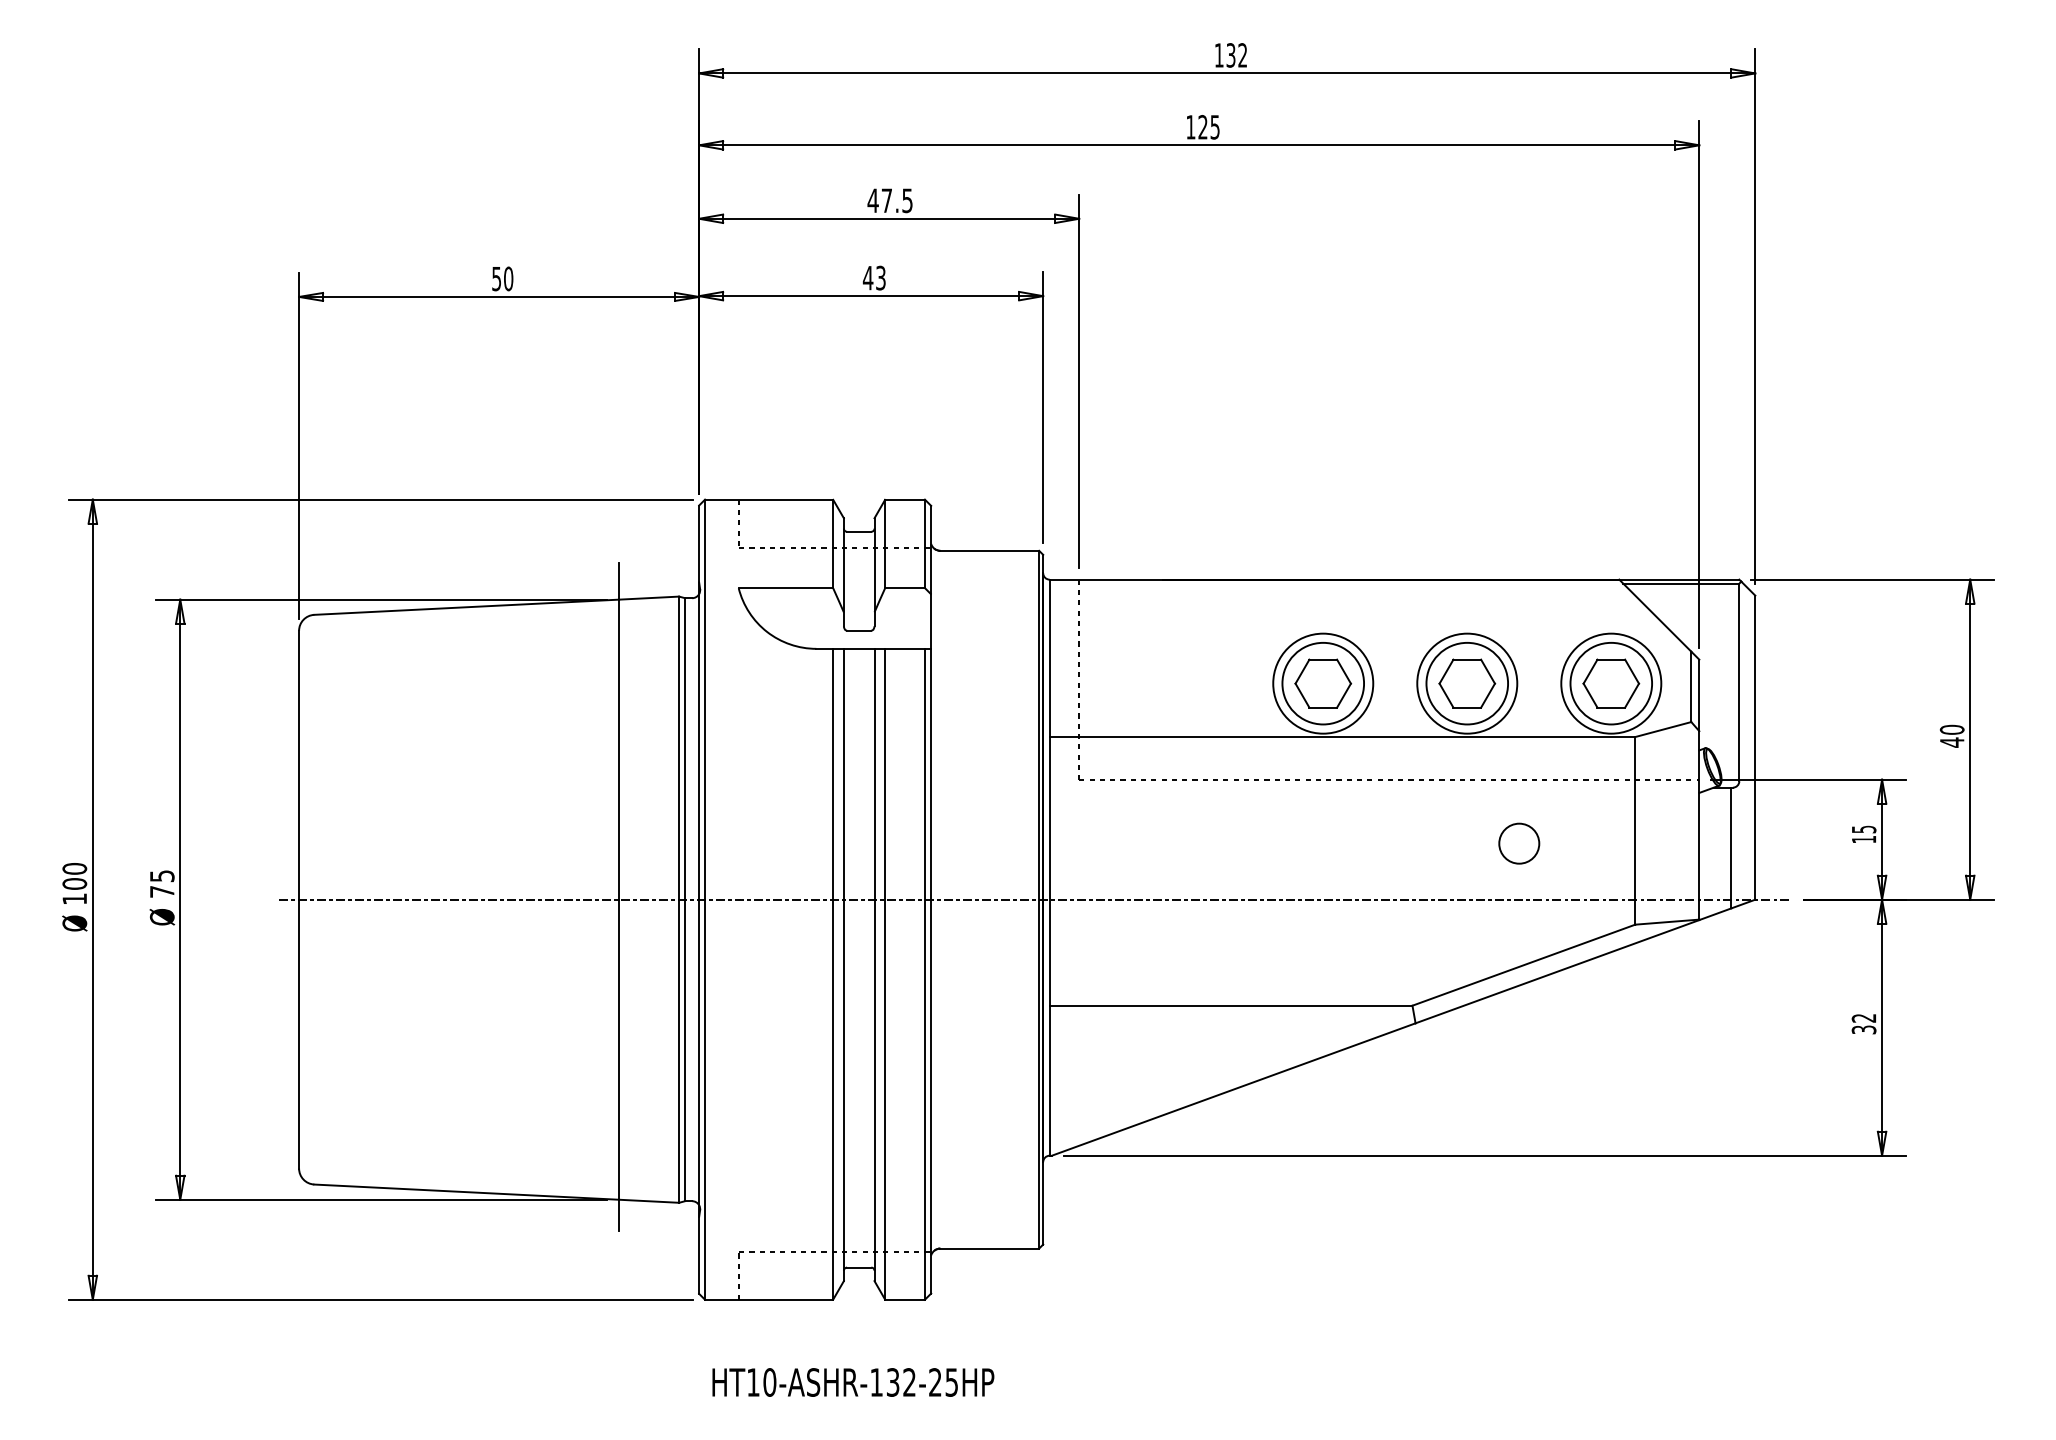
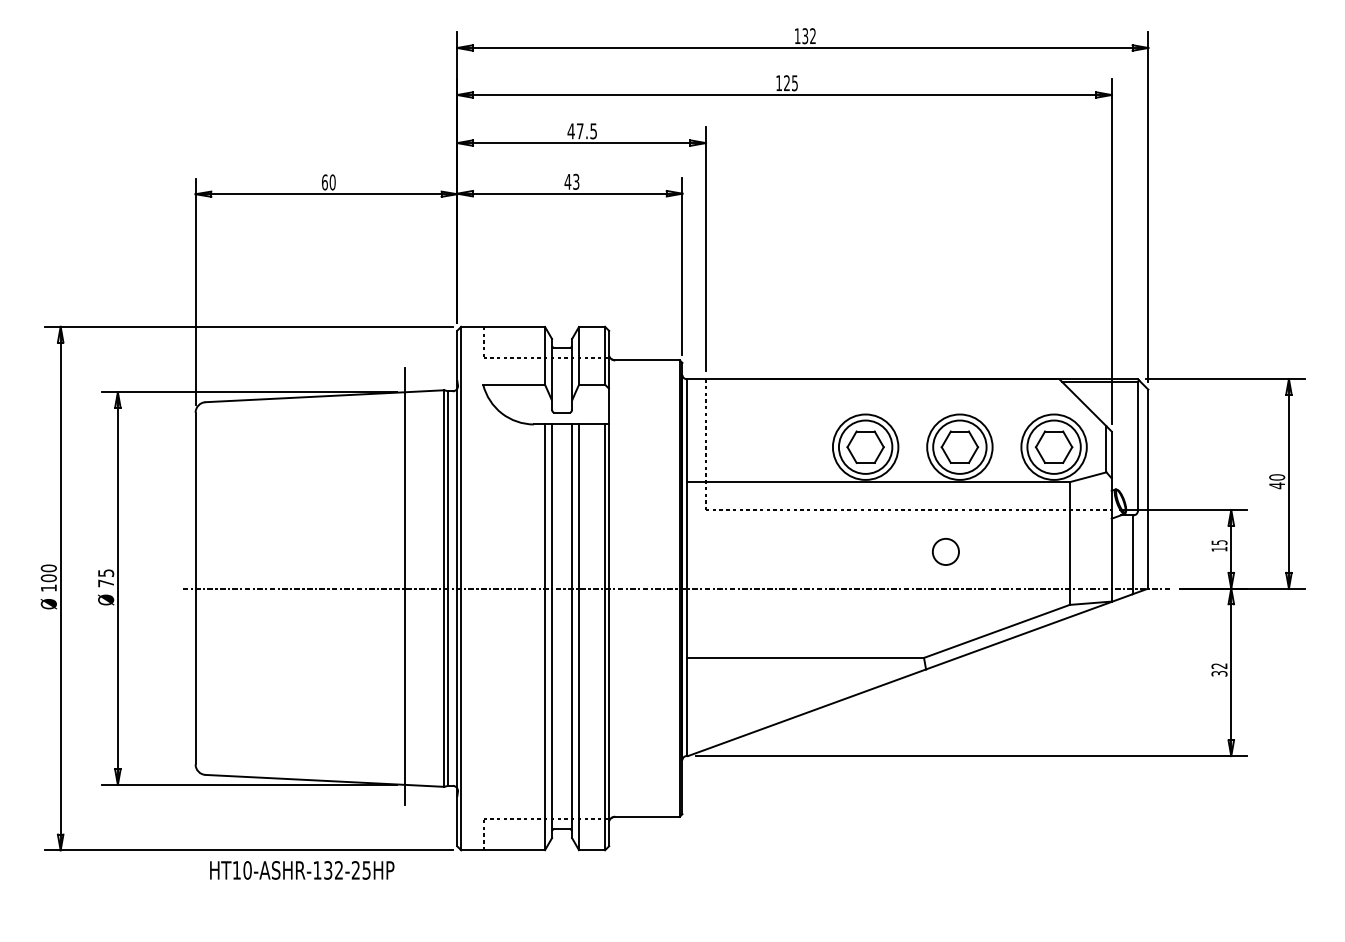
text: (496, 279) -> (324, 182), 50 -> 60
circle: (1518, 843) -> (945, 551), moved
text: (853, 1382) -> (302, 870), moved

